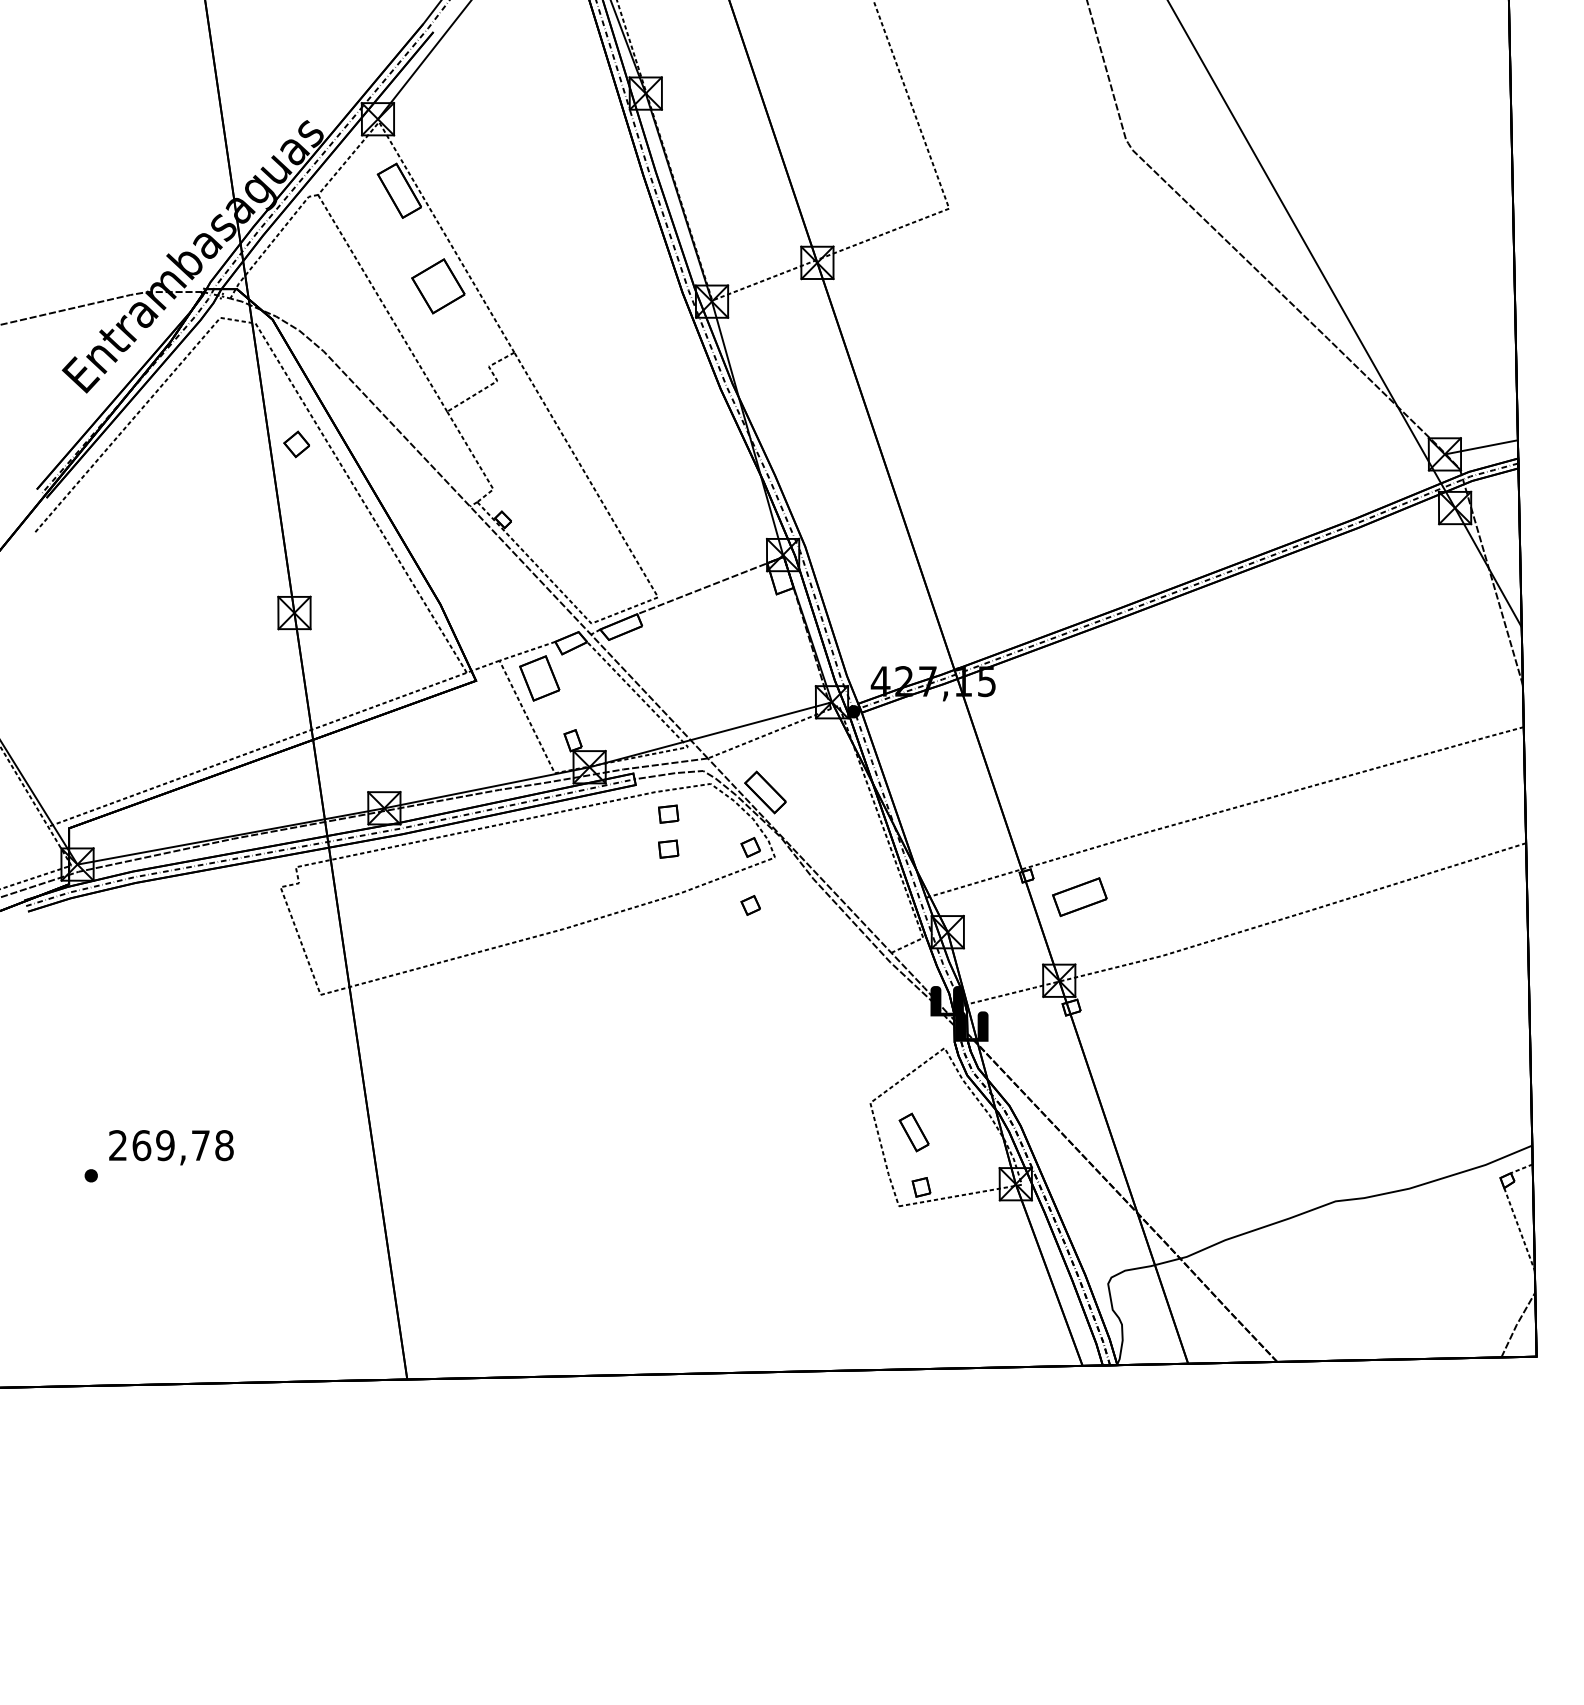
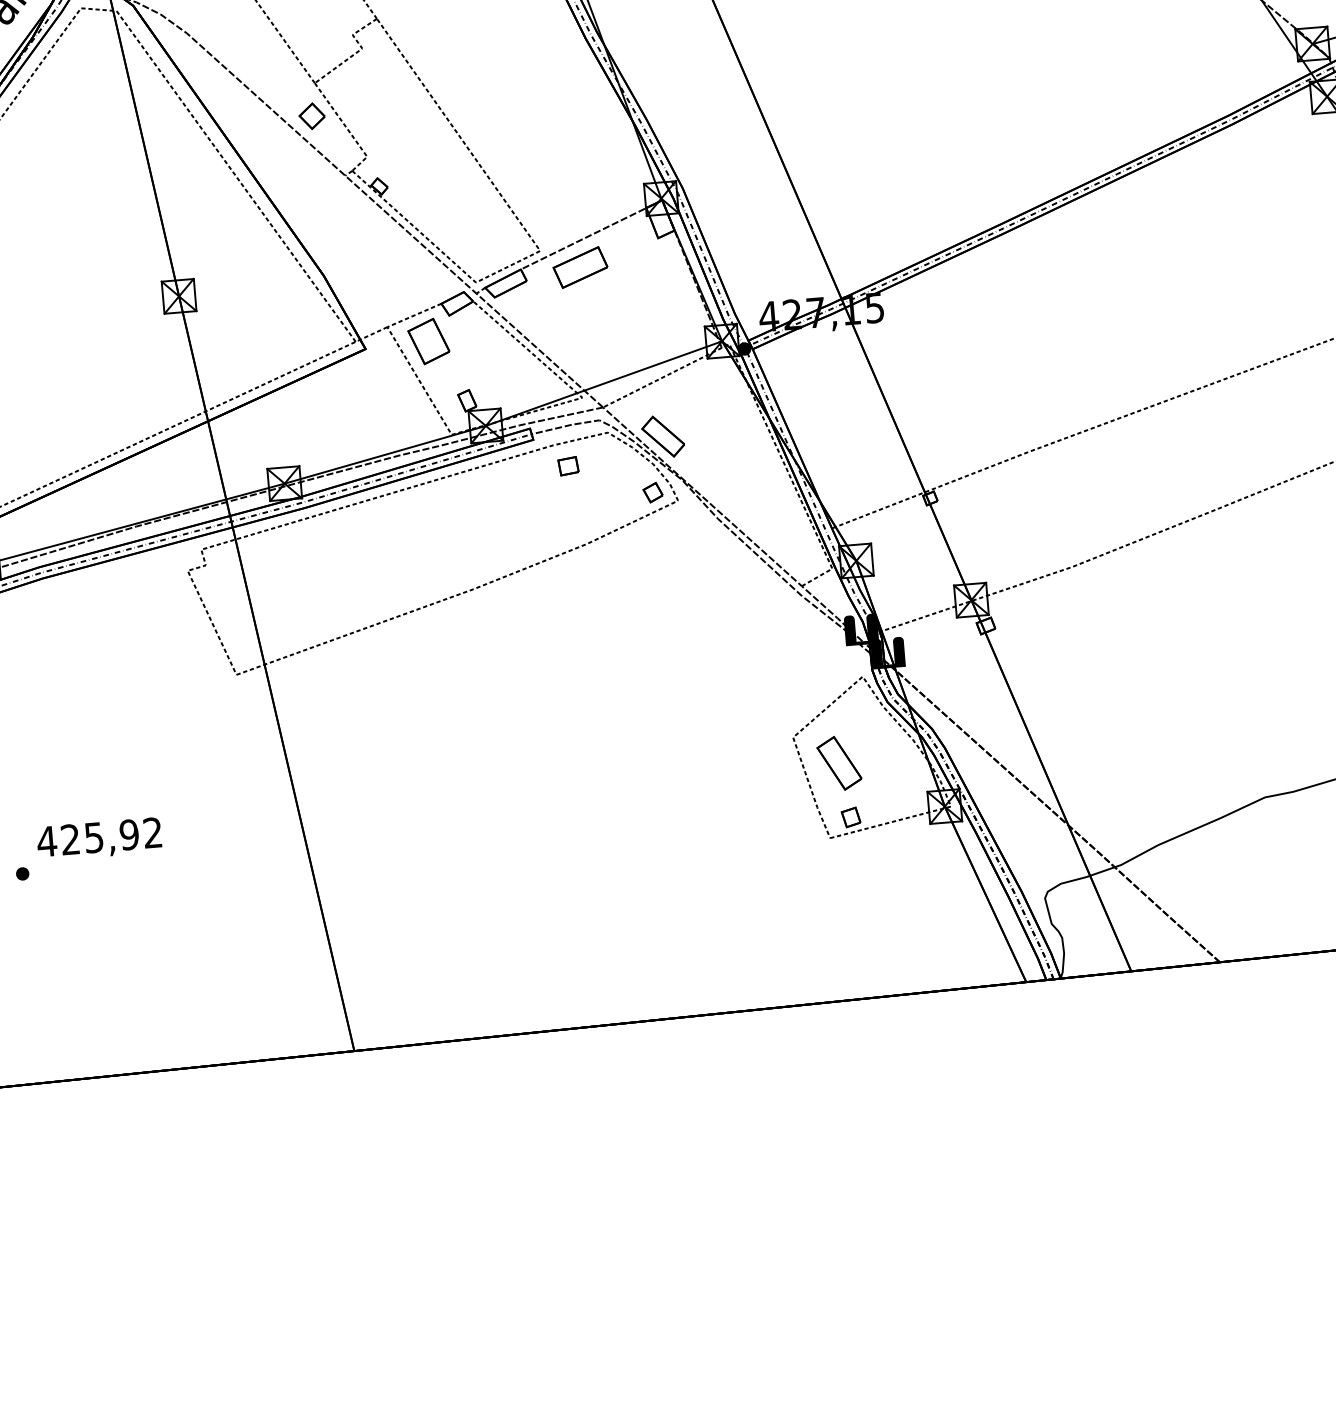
part: (296, 444) -> (311, 116), moved
part: (668, 848) -> (571, 500), removed
part: (1079, 897) -> (580, 267), moved
part: (750, 905) -> (657, 550), removed
part: (913, 1132) -> (838, 763), size x1.43
text: (170, 1145) -> (99, 837), 269,78 -> 425,92

